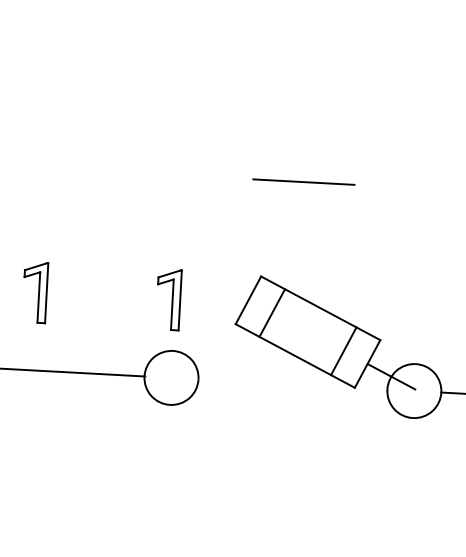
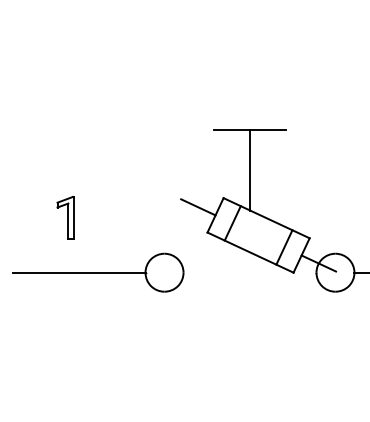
line: (301, 239) -> (250, 170), added
line: (224, 287) -> (198, 207), added
part: (168, 299) -> (159, 217), removed

